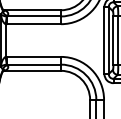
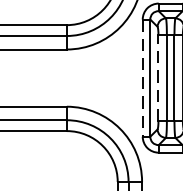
line: (104, 40) -> (142, 78), solid -> dashed
line: (113, 40) -> (158, 78), solid -> dashed

